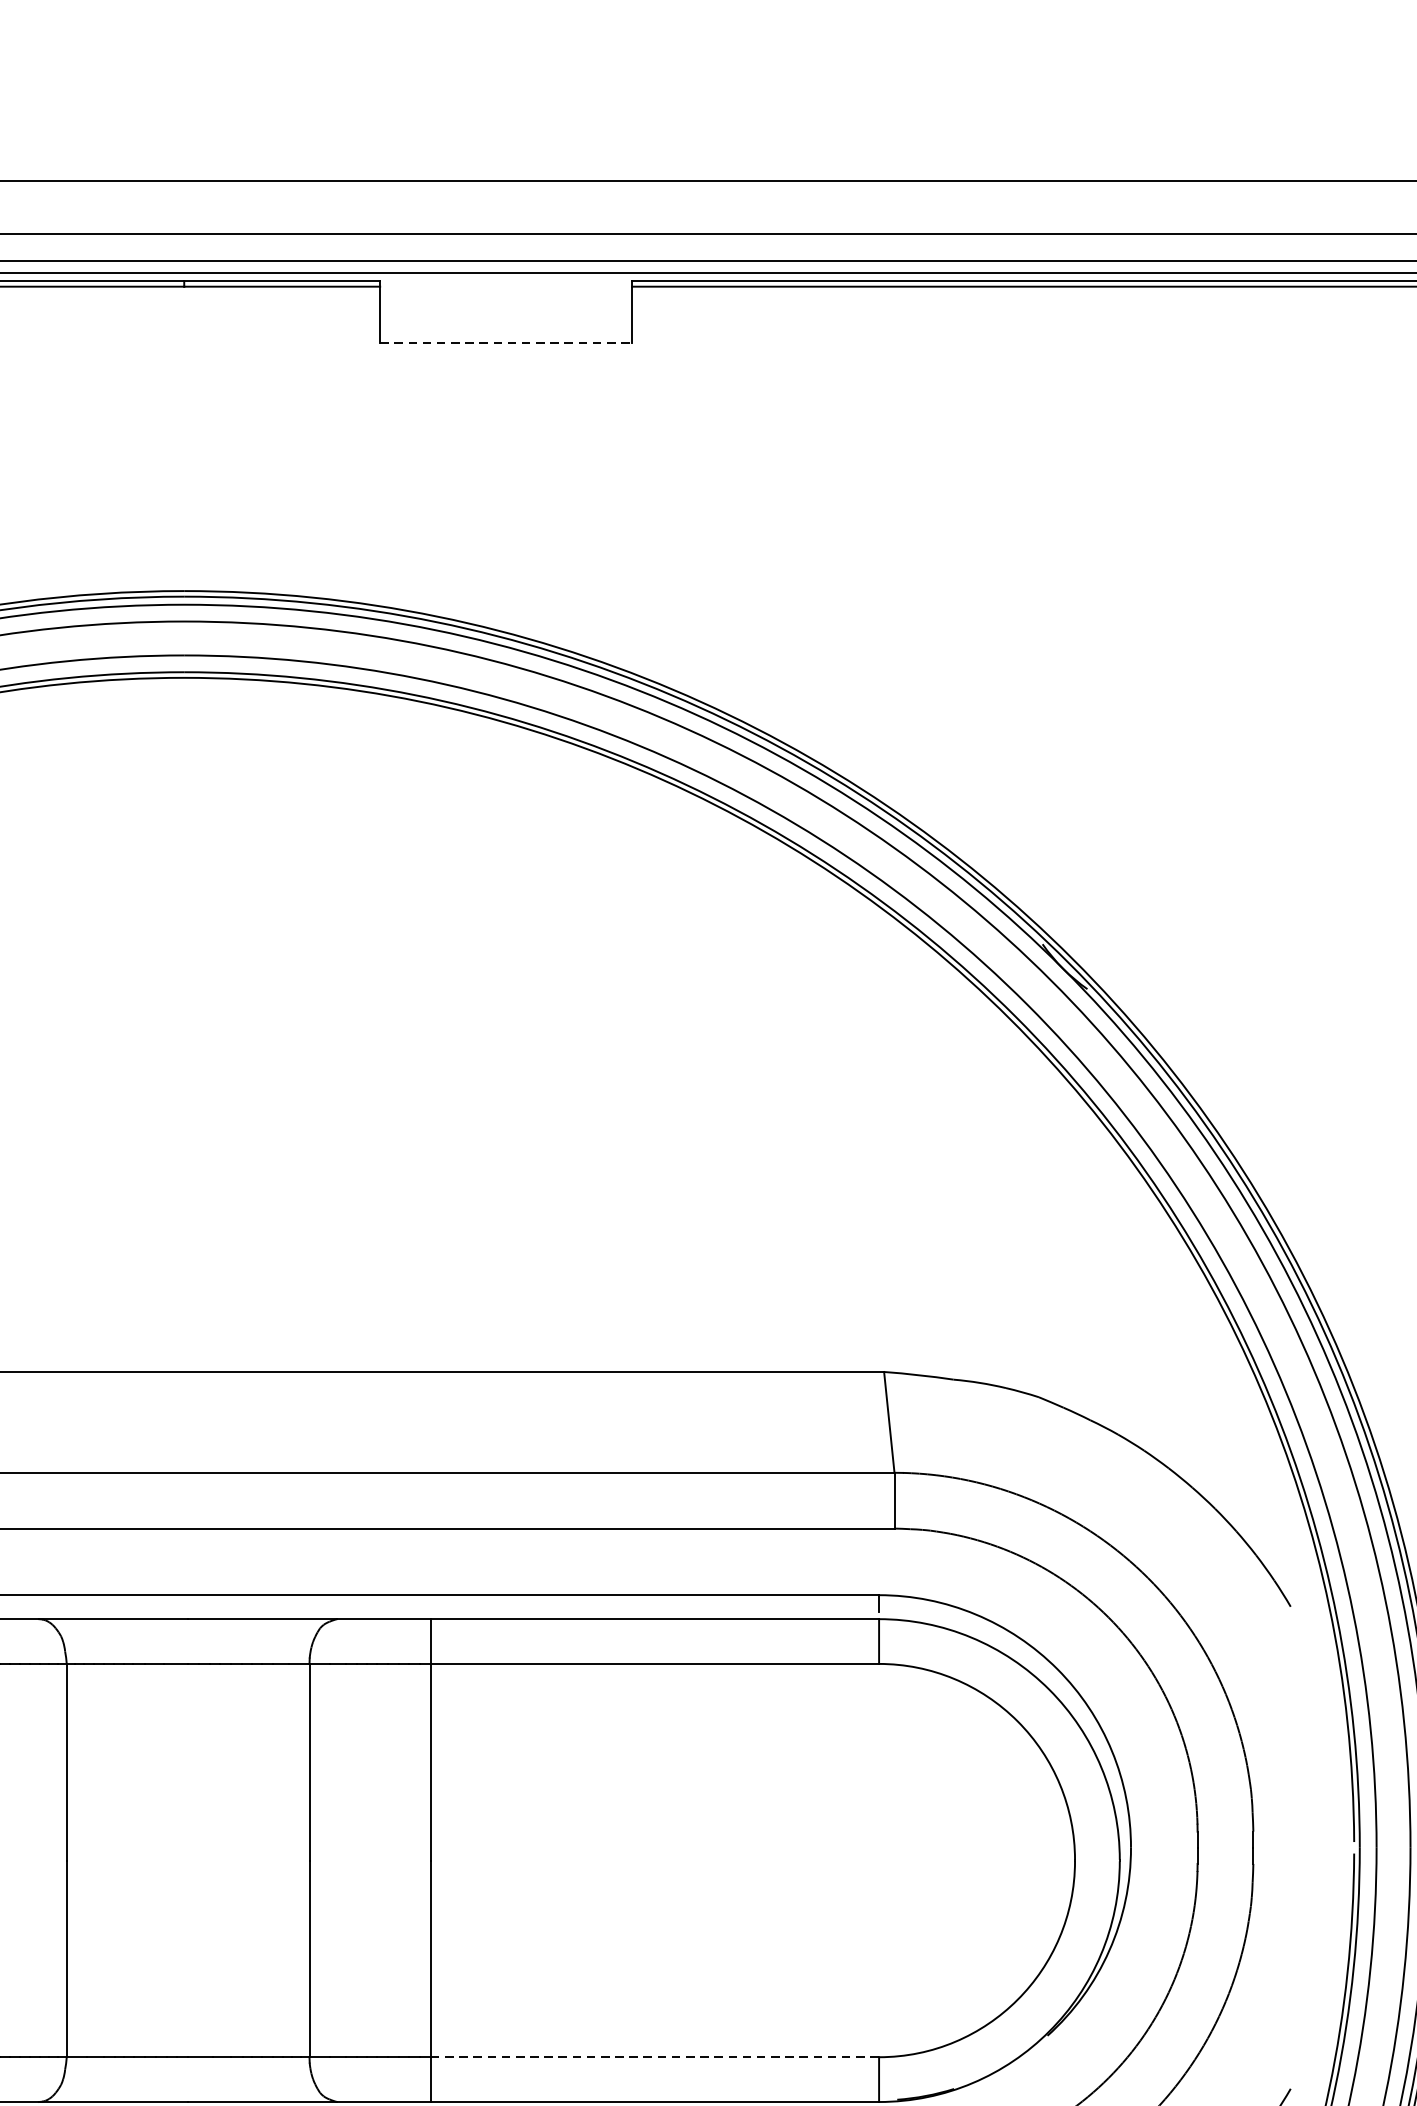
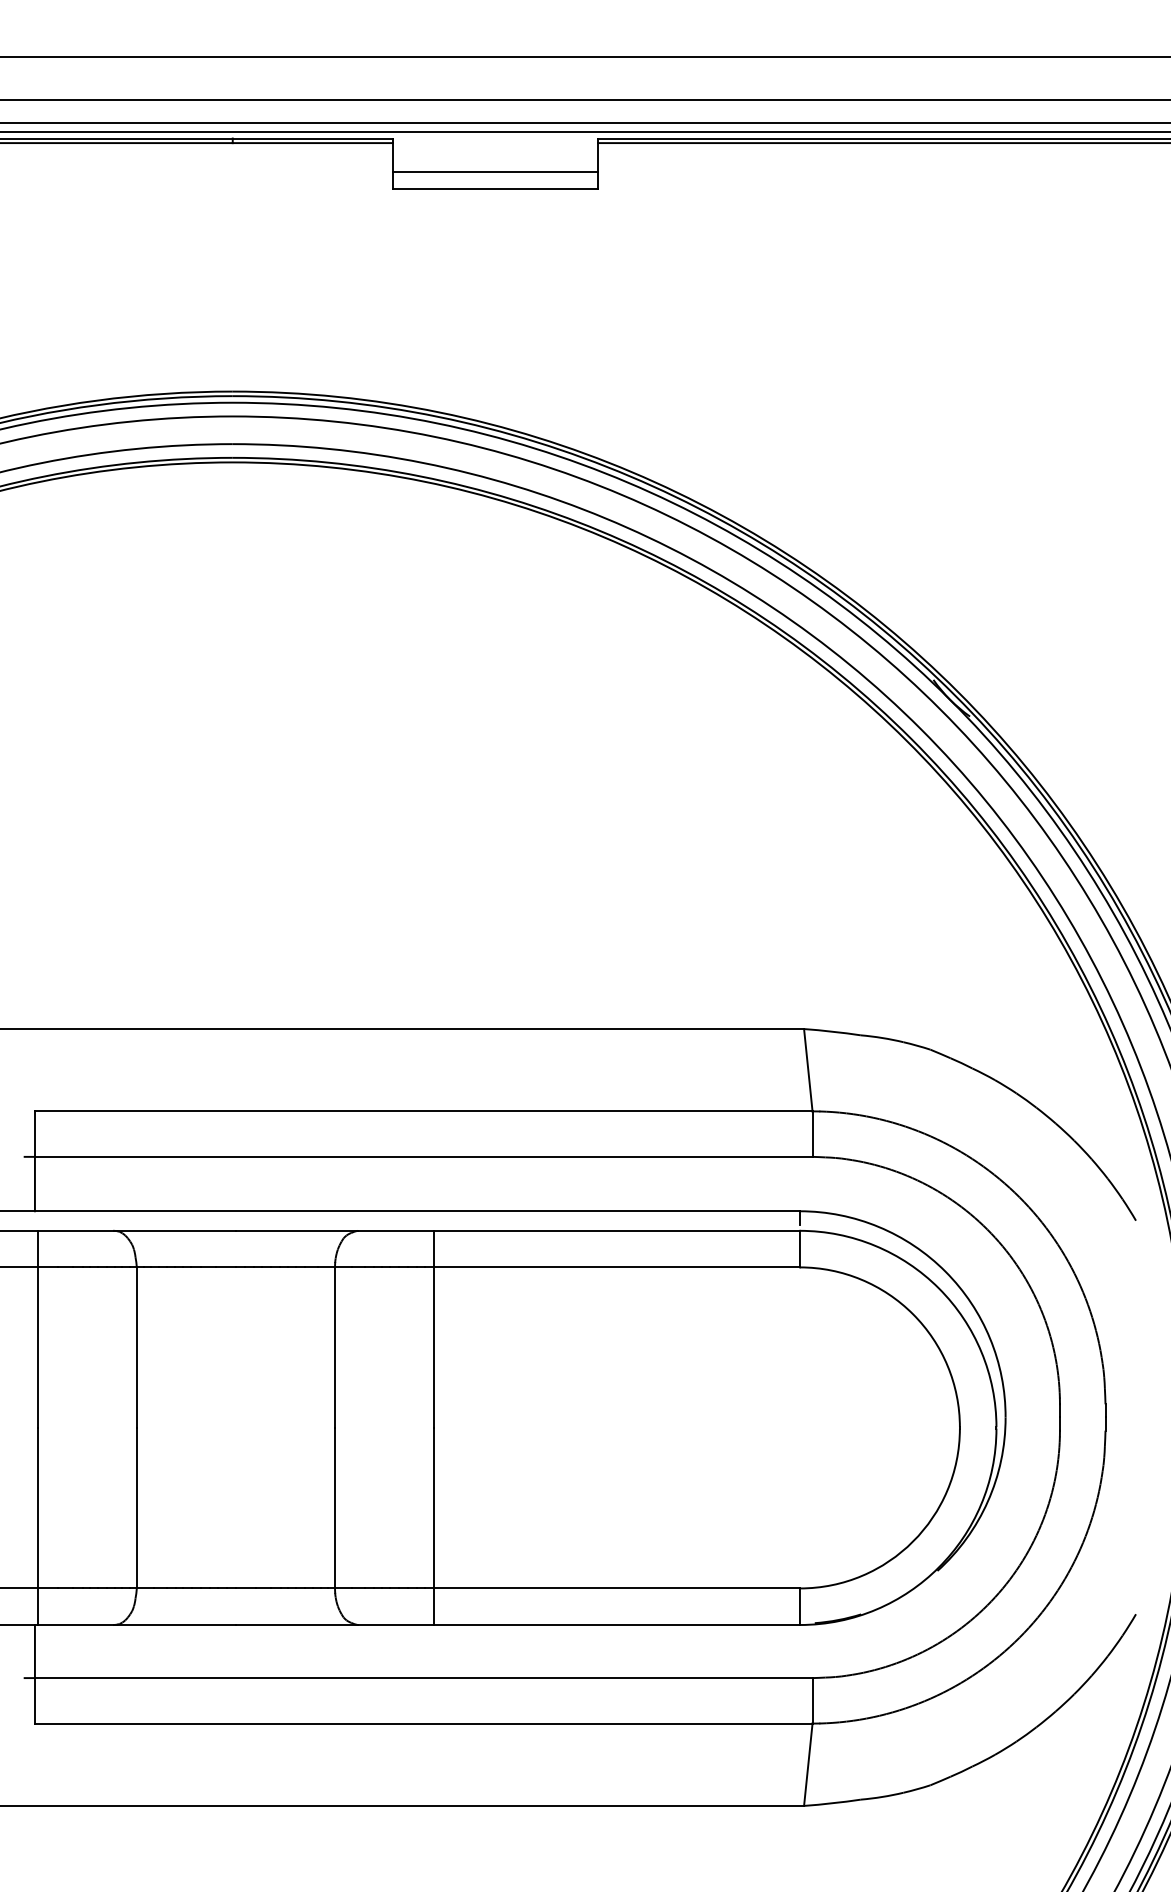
line: (506, 322) -> (495, 172), added
line: (506, 342) -> (495, 188), dashed -> solid
line: (655, 2057) -> (617, 1588), dashed -> solid

